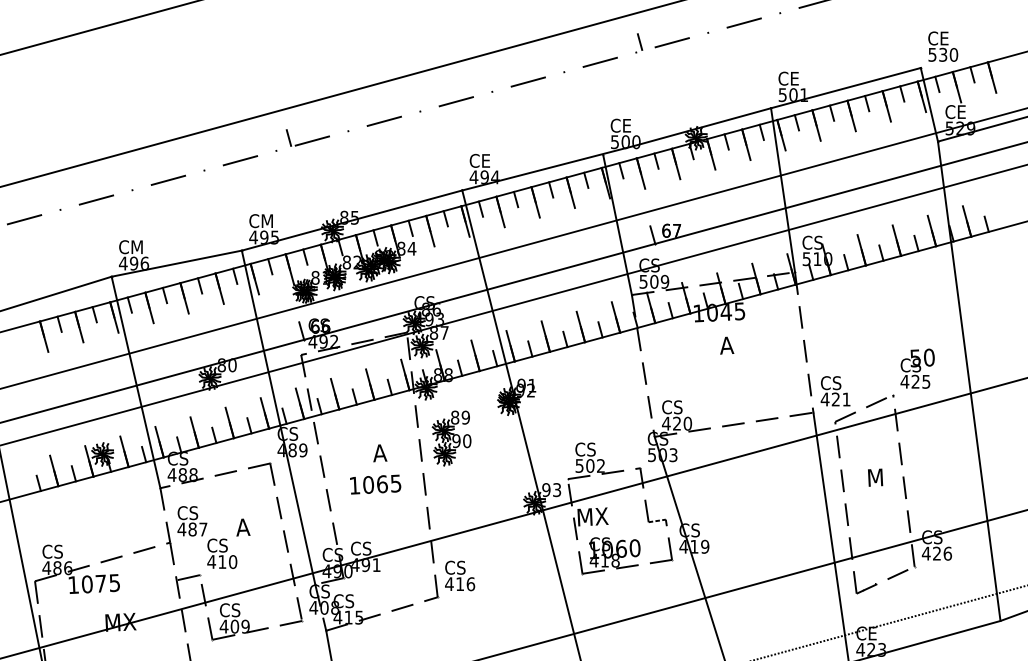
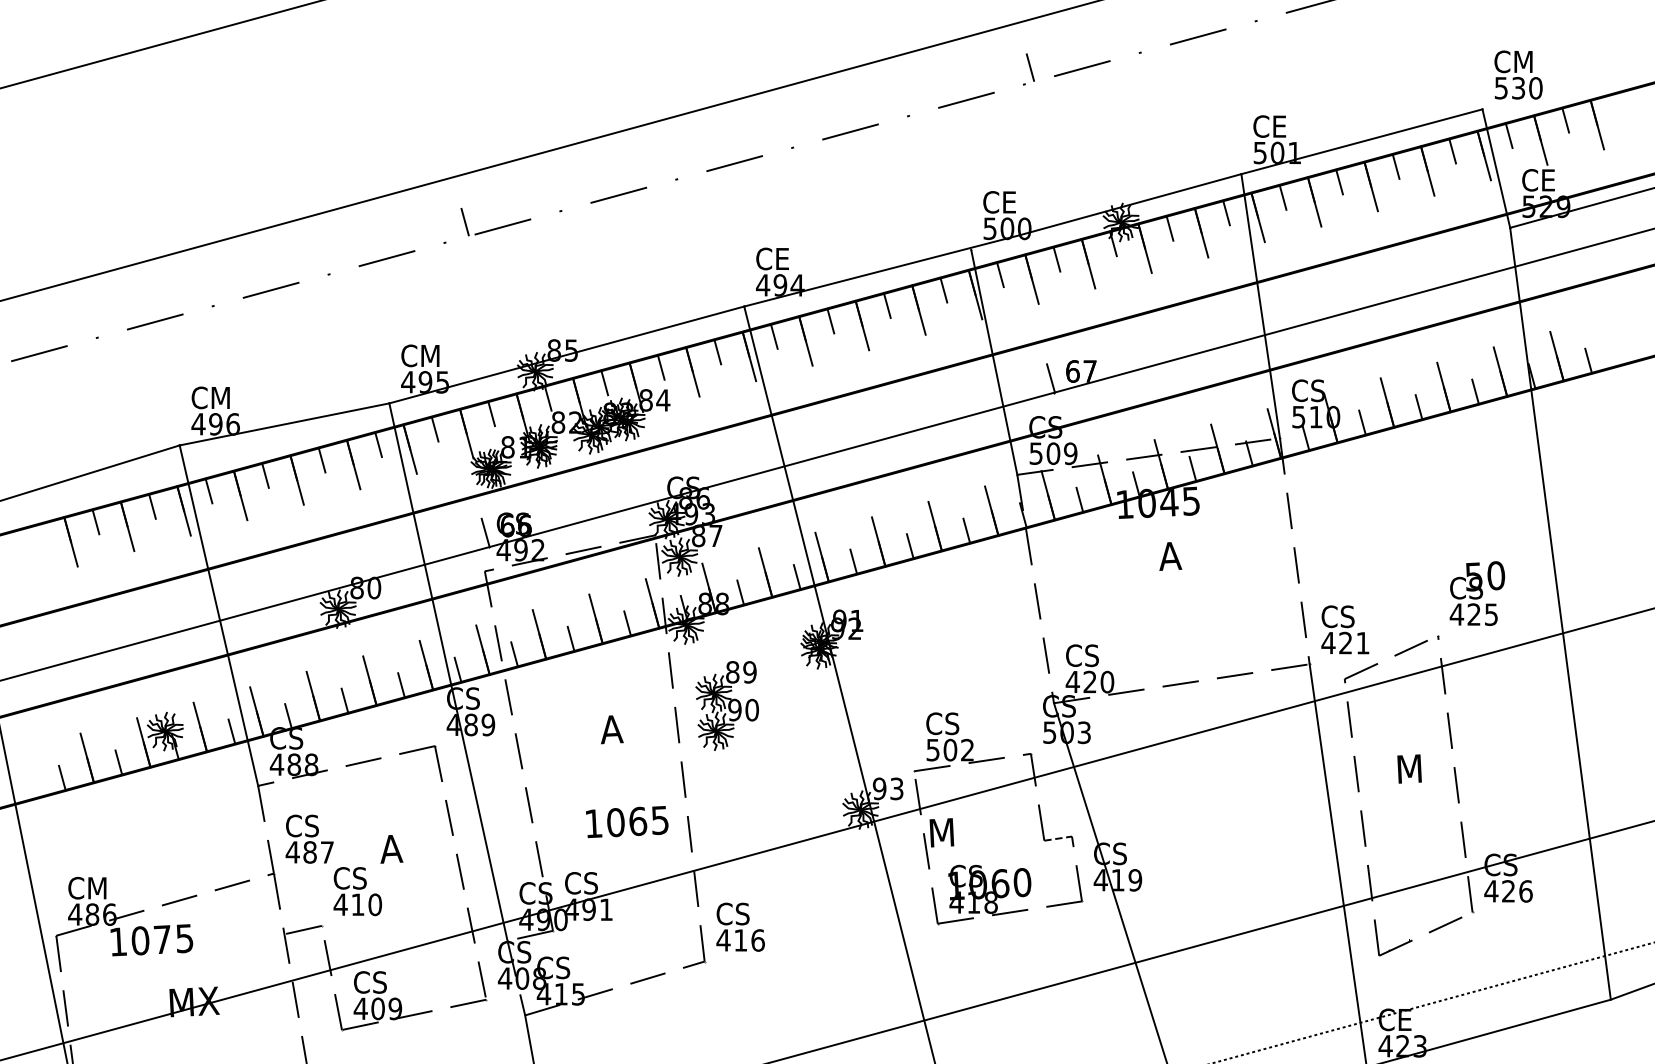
text: (946, 38) -> (1523, 61), CE -> CM
text: (375, 484) -> (627, 821), moved
text: (601, 516) -> (968, 831), MX -> M
text: (60, 551) -> (97, 887), CS -> CM

